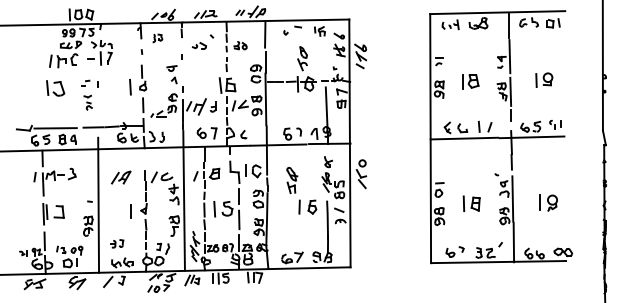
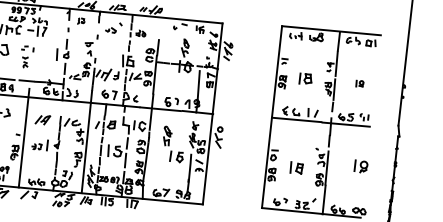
line: (265, 34) -> (160, 27), removed
part: (544, 79) -> (360, 83), size x0.6
part: (548, 202) -> (360, 166), moved
part: (117, 243) -> (37, 146), moved

